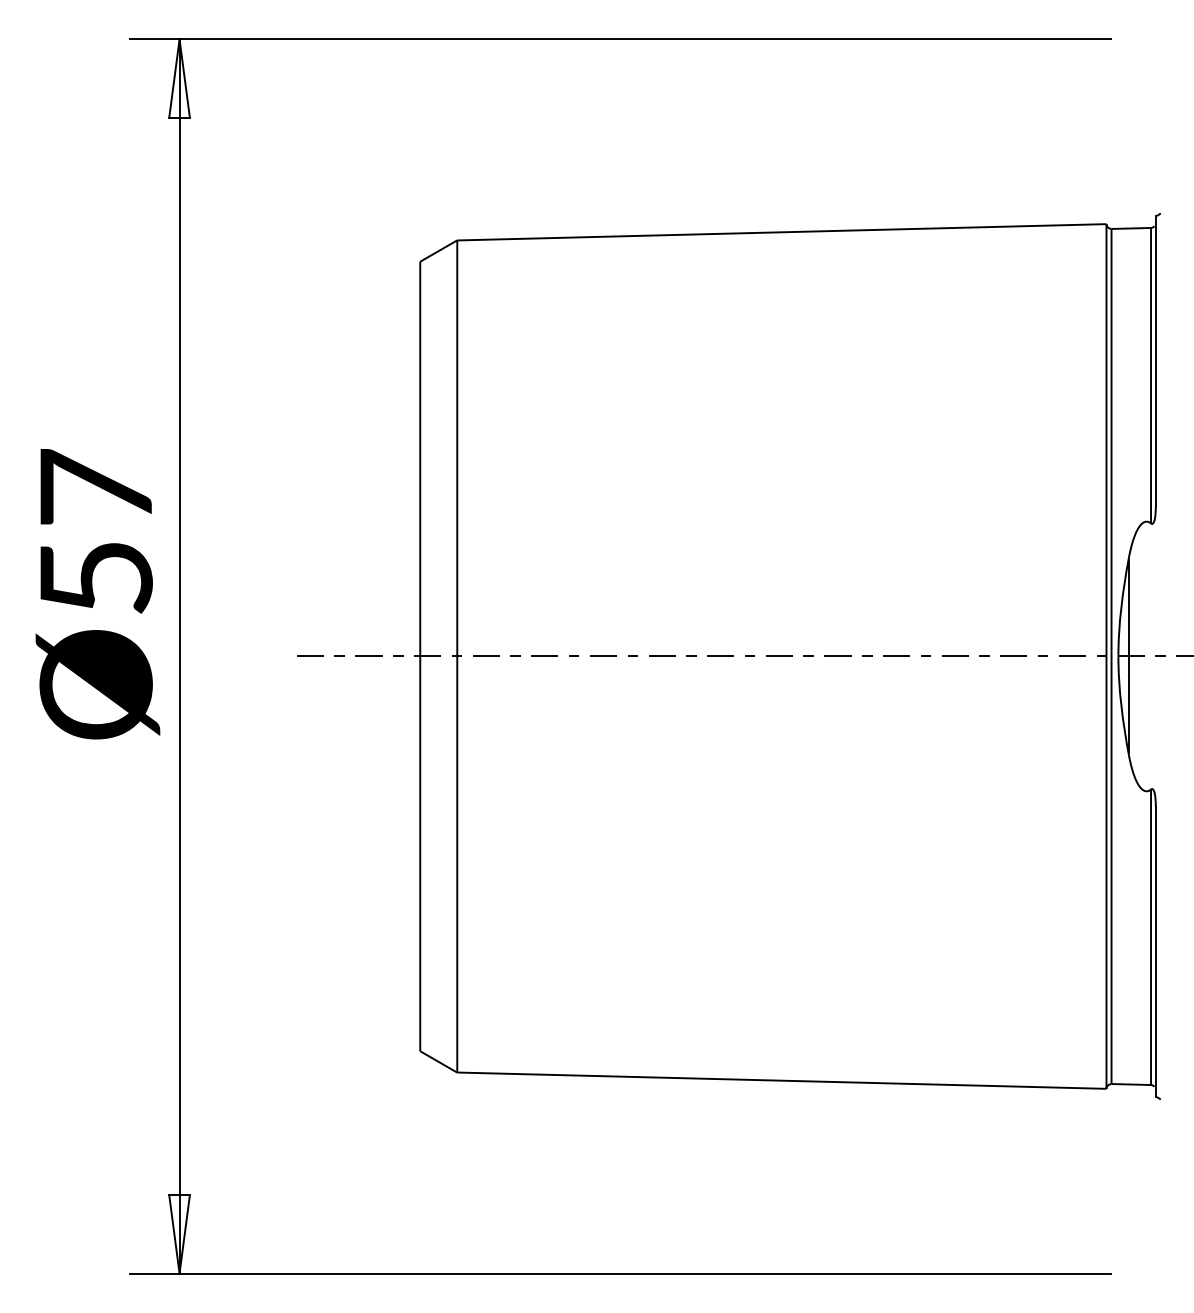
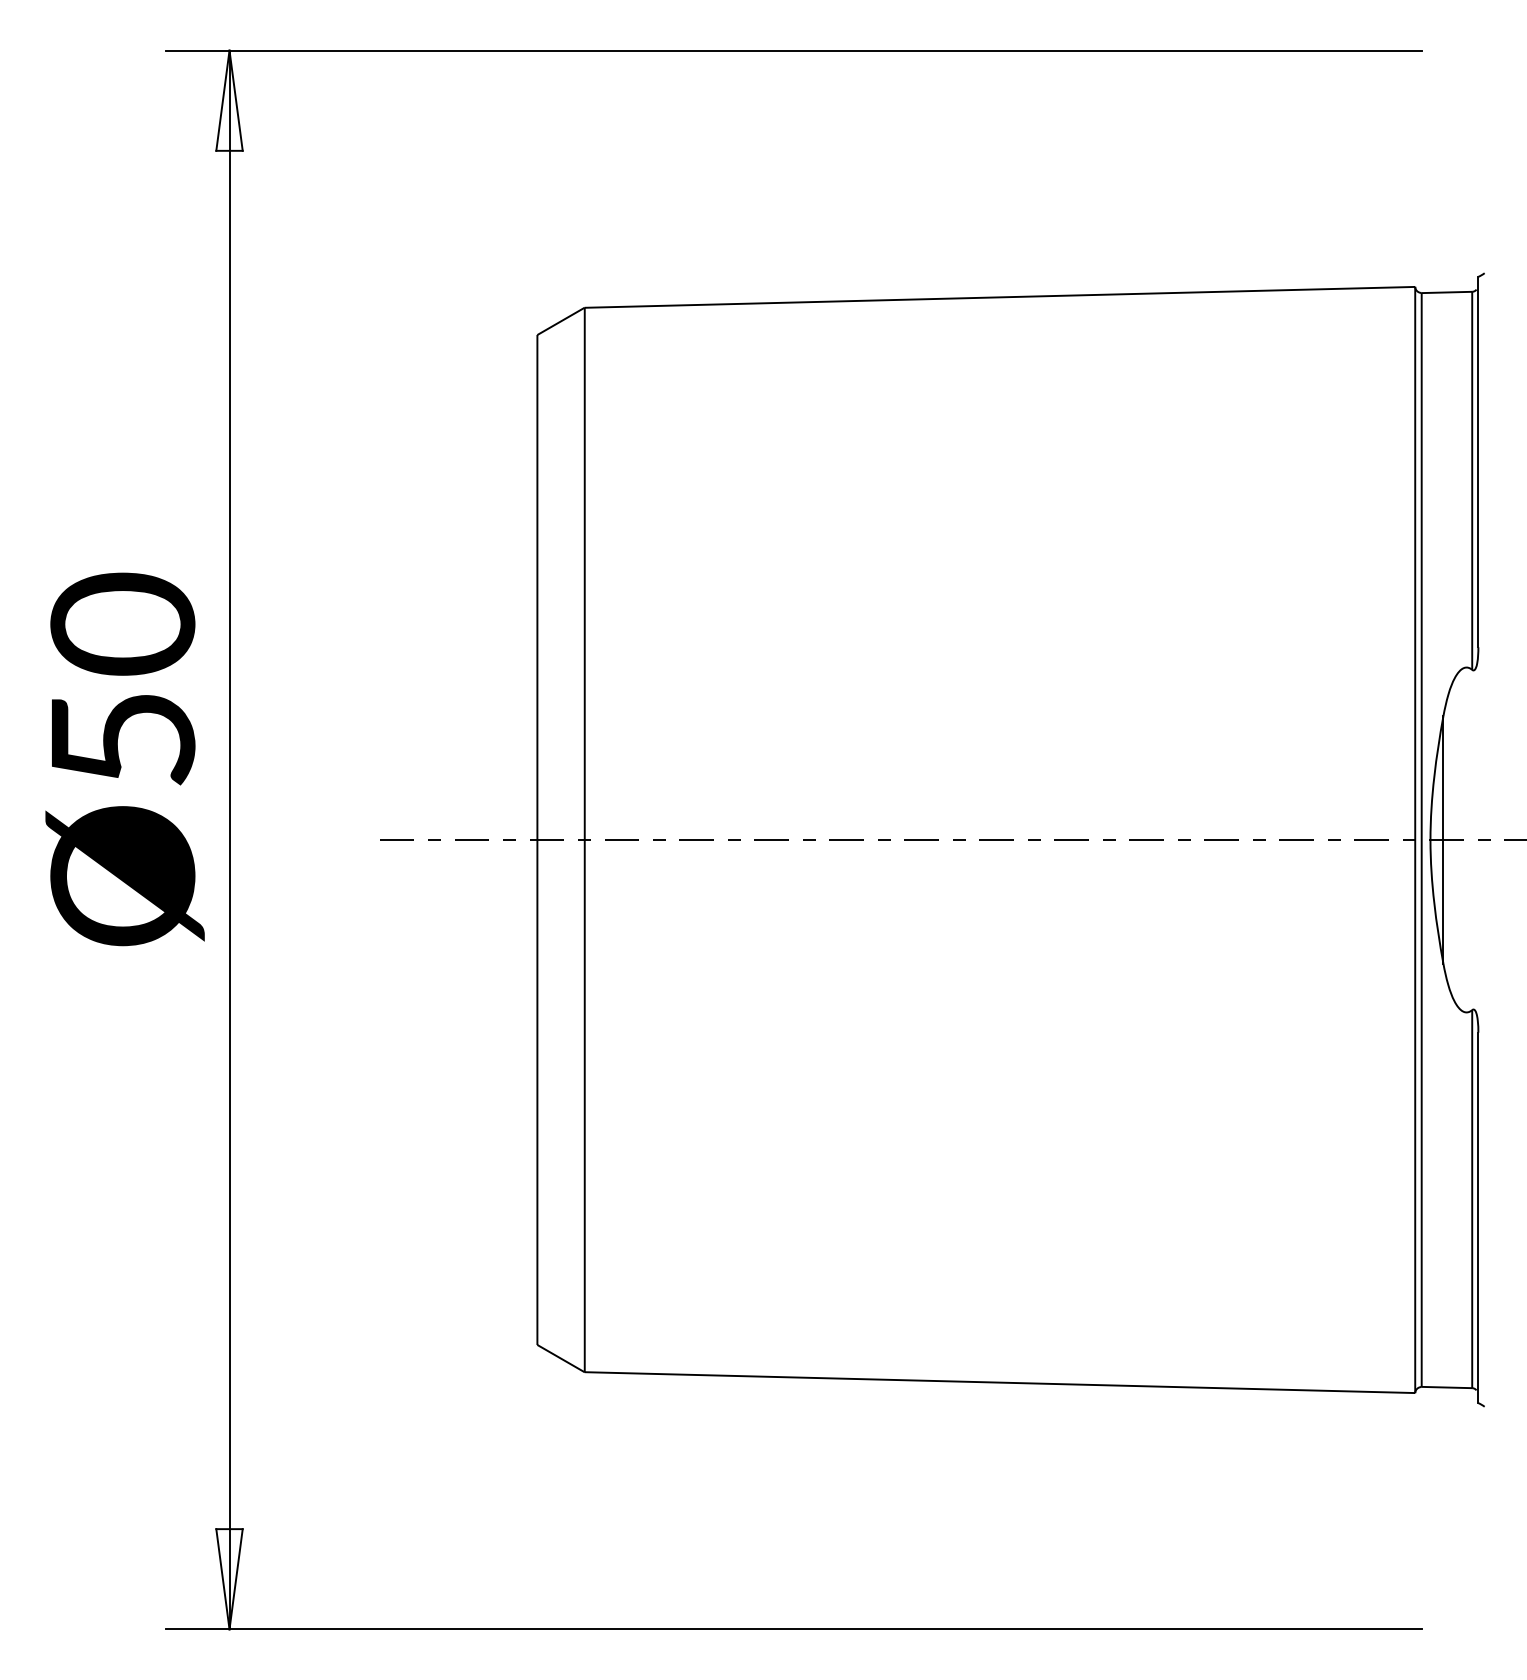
text: (95, 487) -> (121, 623), Ø57 -> Ø50

